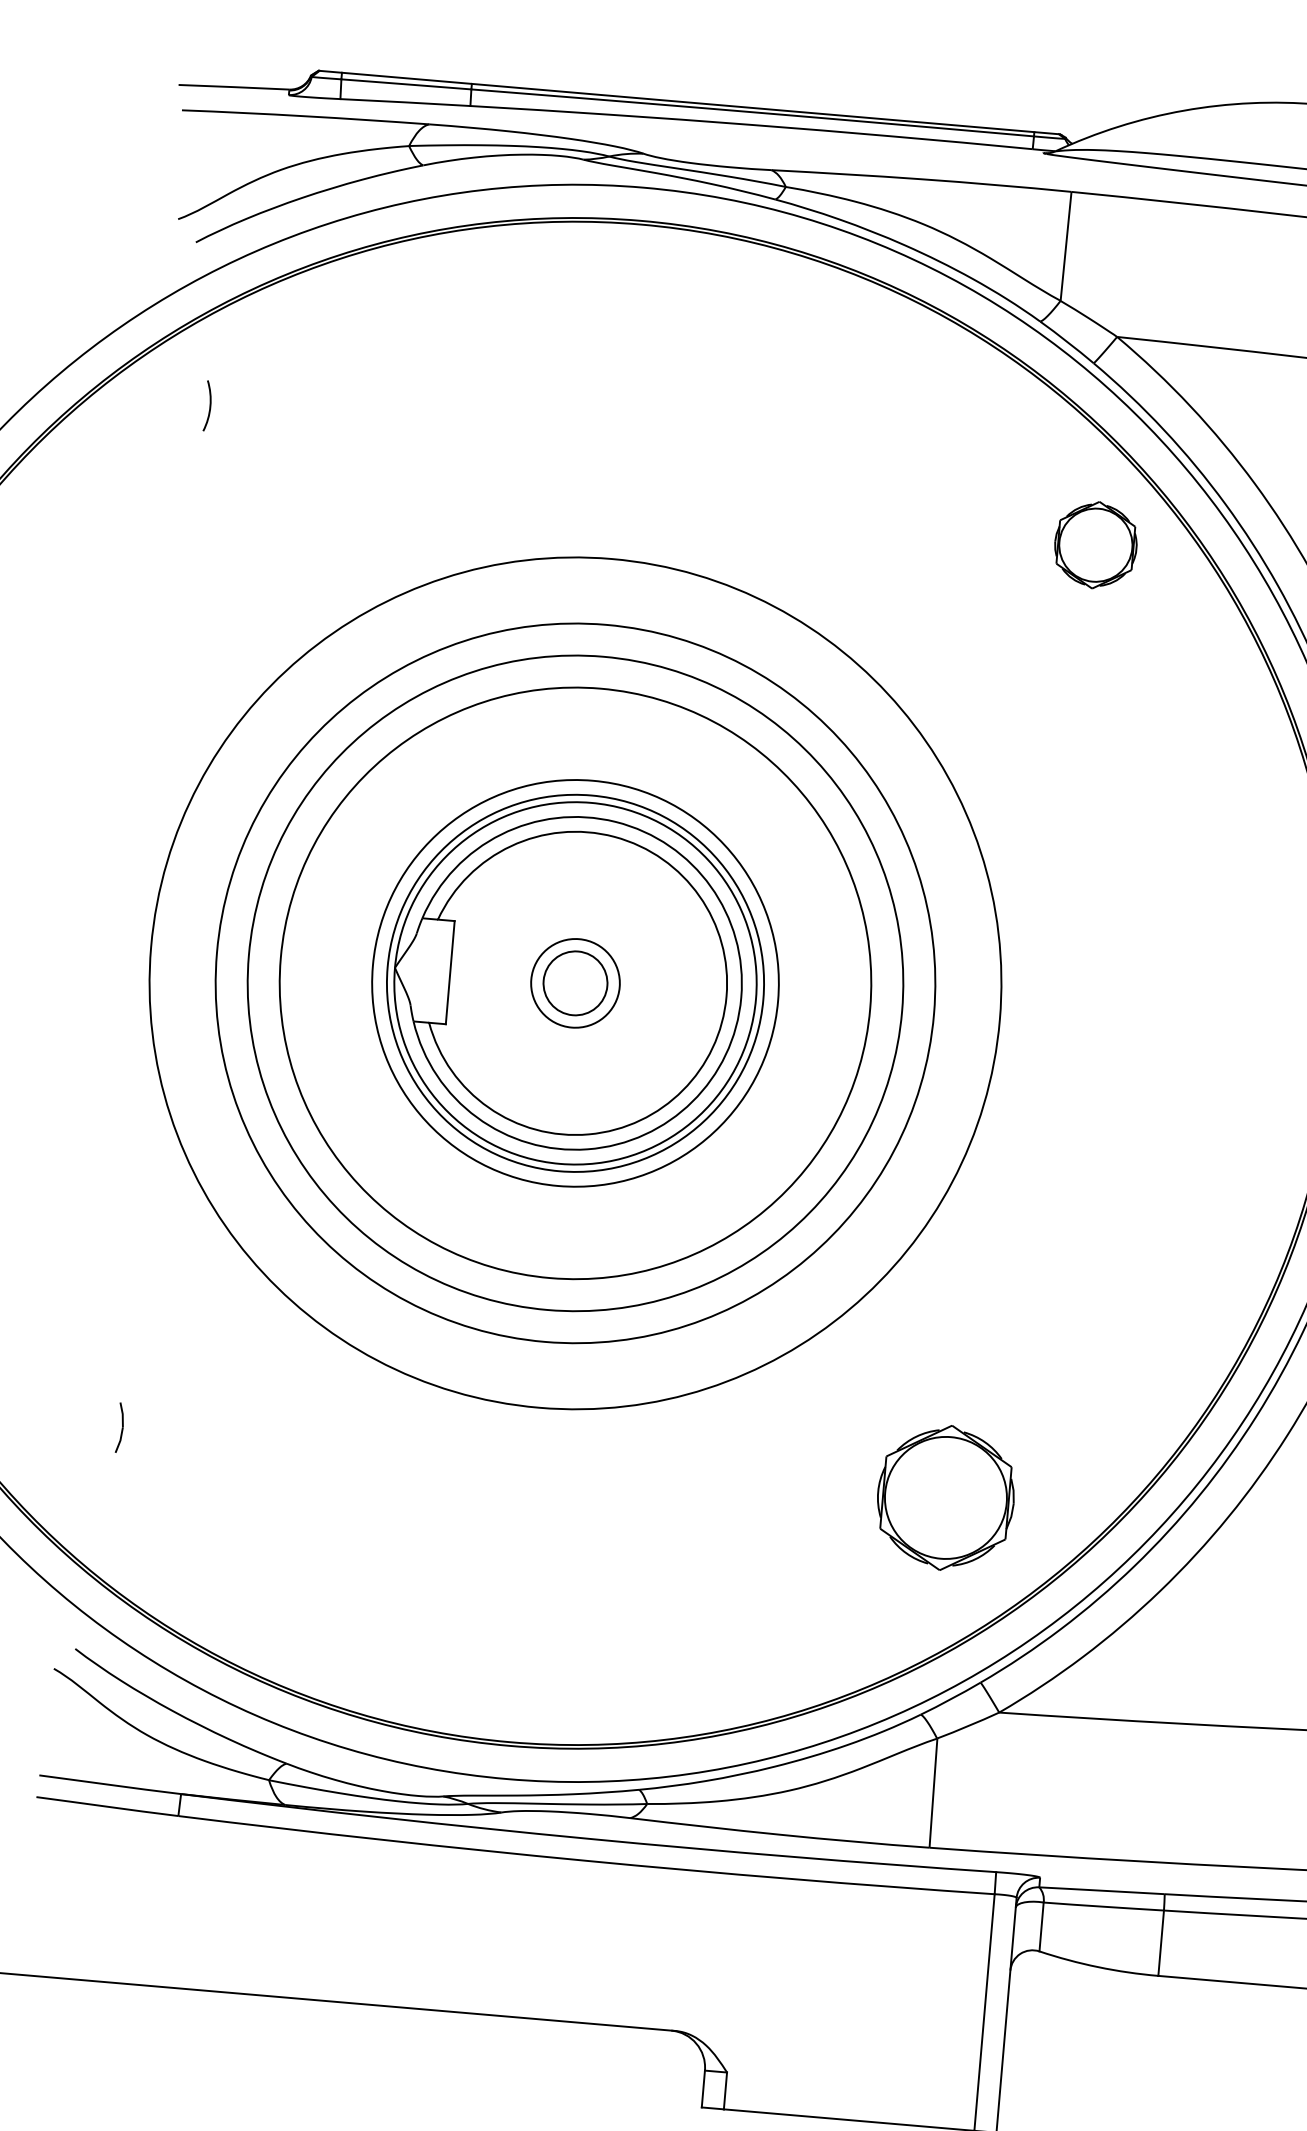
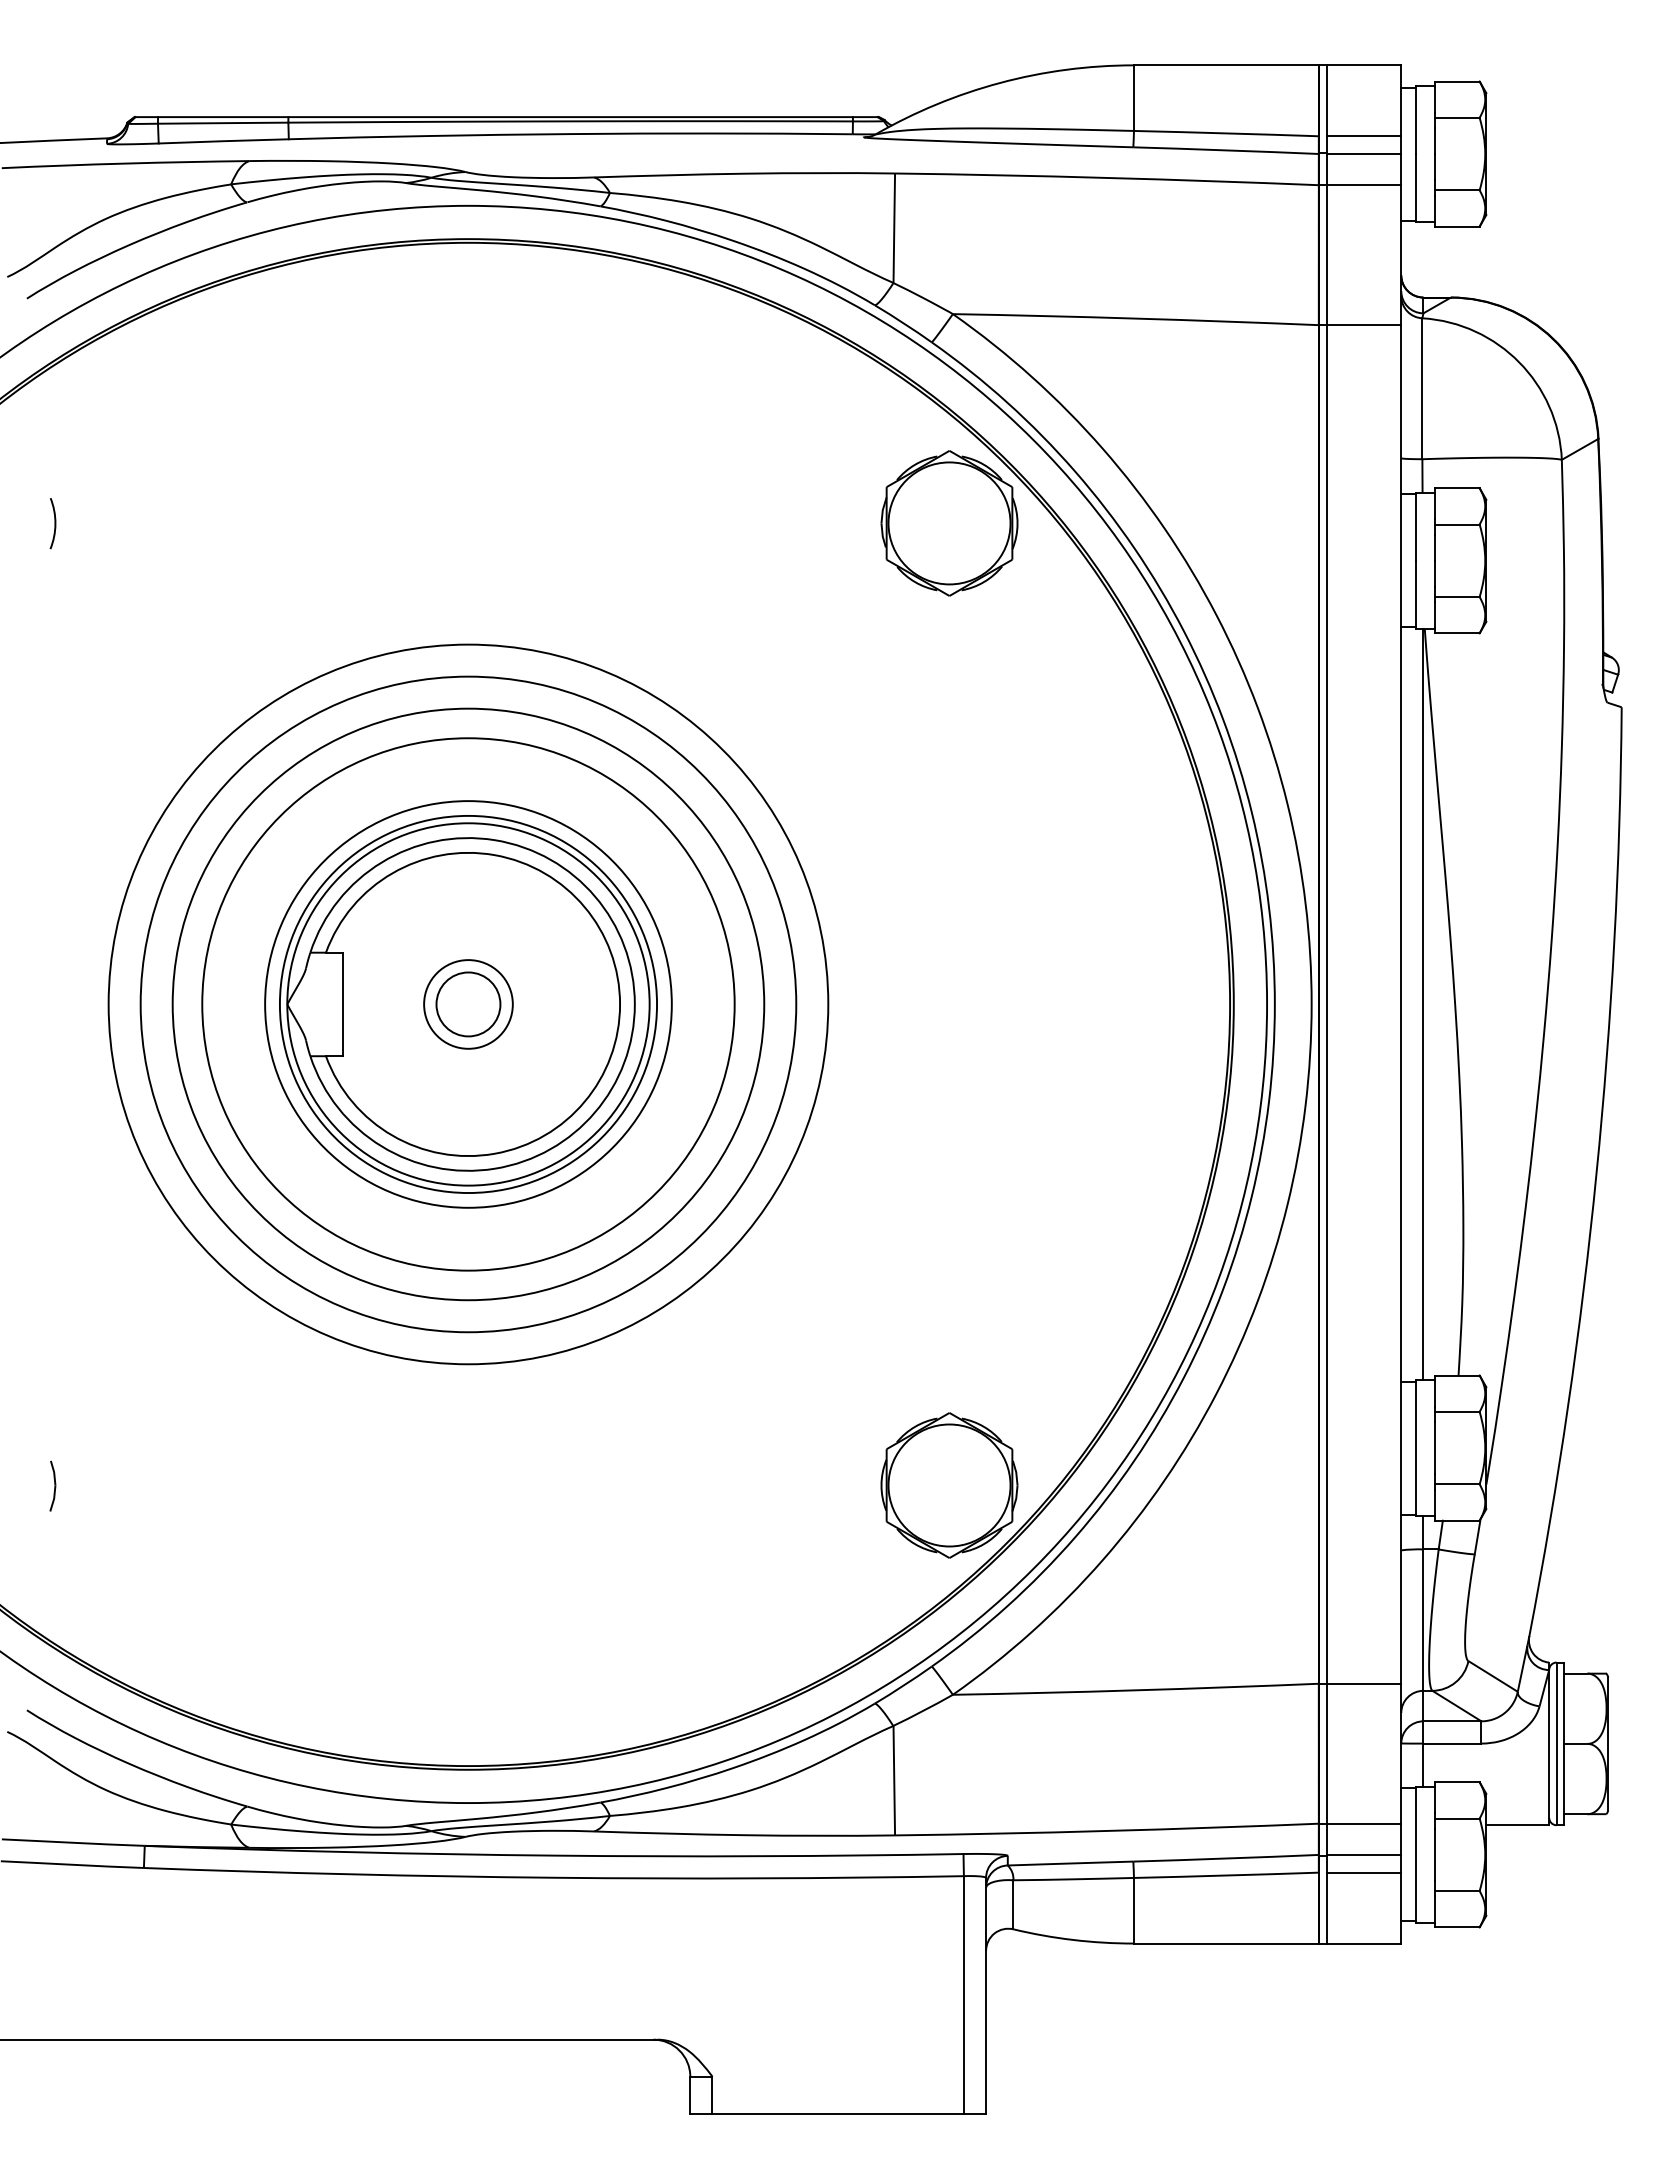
arc: (209, 406) -> (54, 523), moved
part: (1095, 545) -> (949, 523), size x1.67
circle: (575, 983) -> (468, 1004), size x0.62
part: (945, 1497) -> (949, 1485), moved

